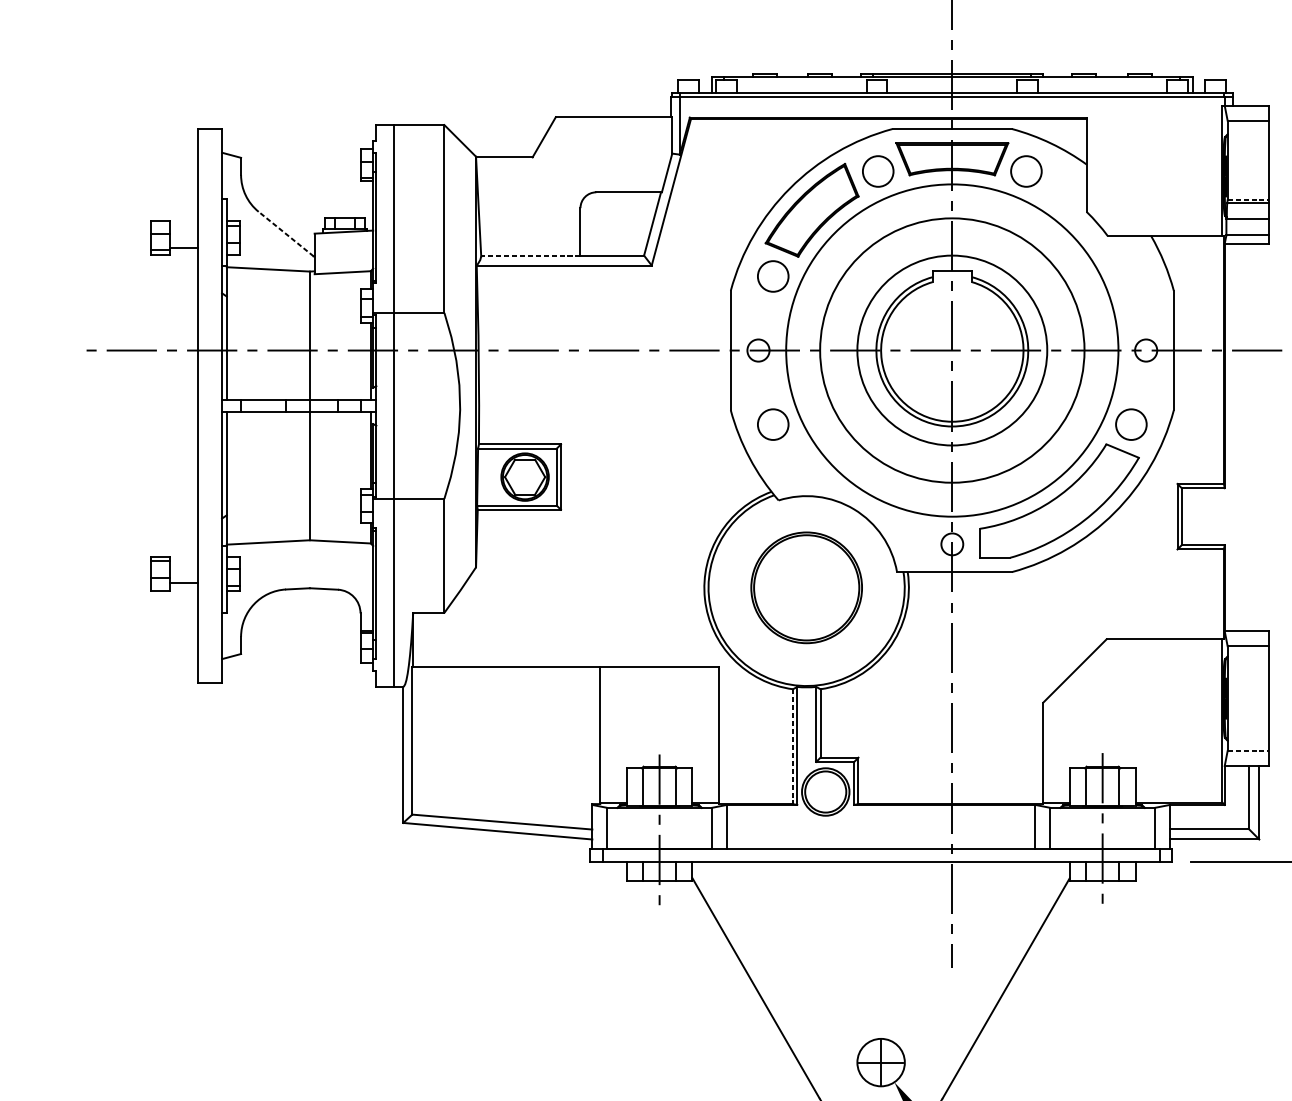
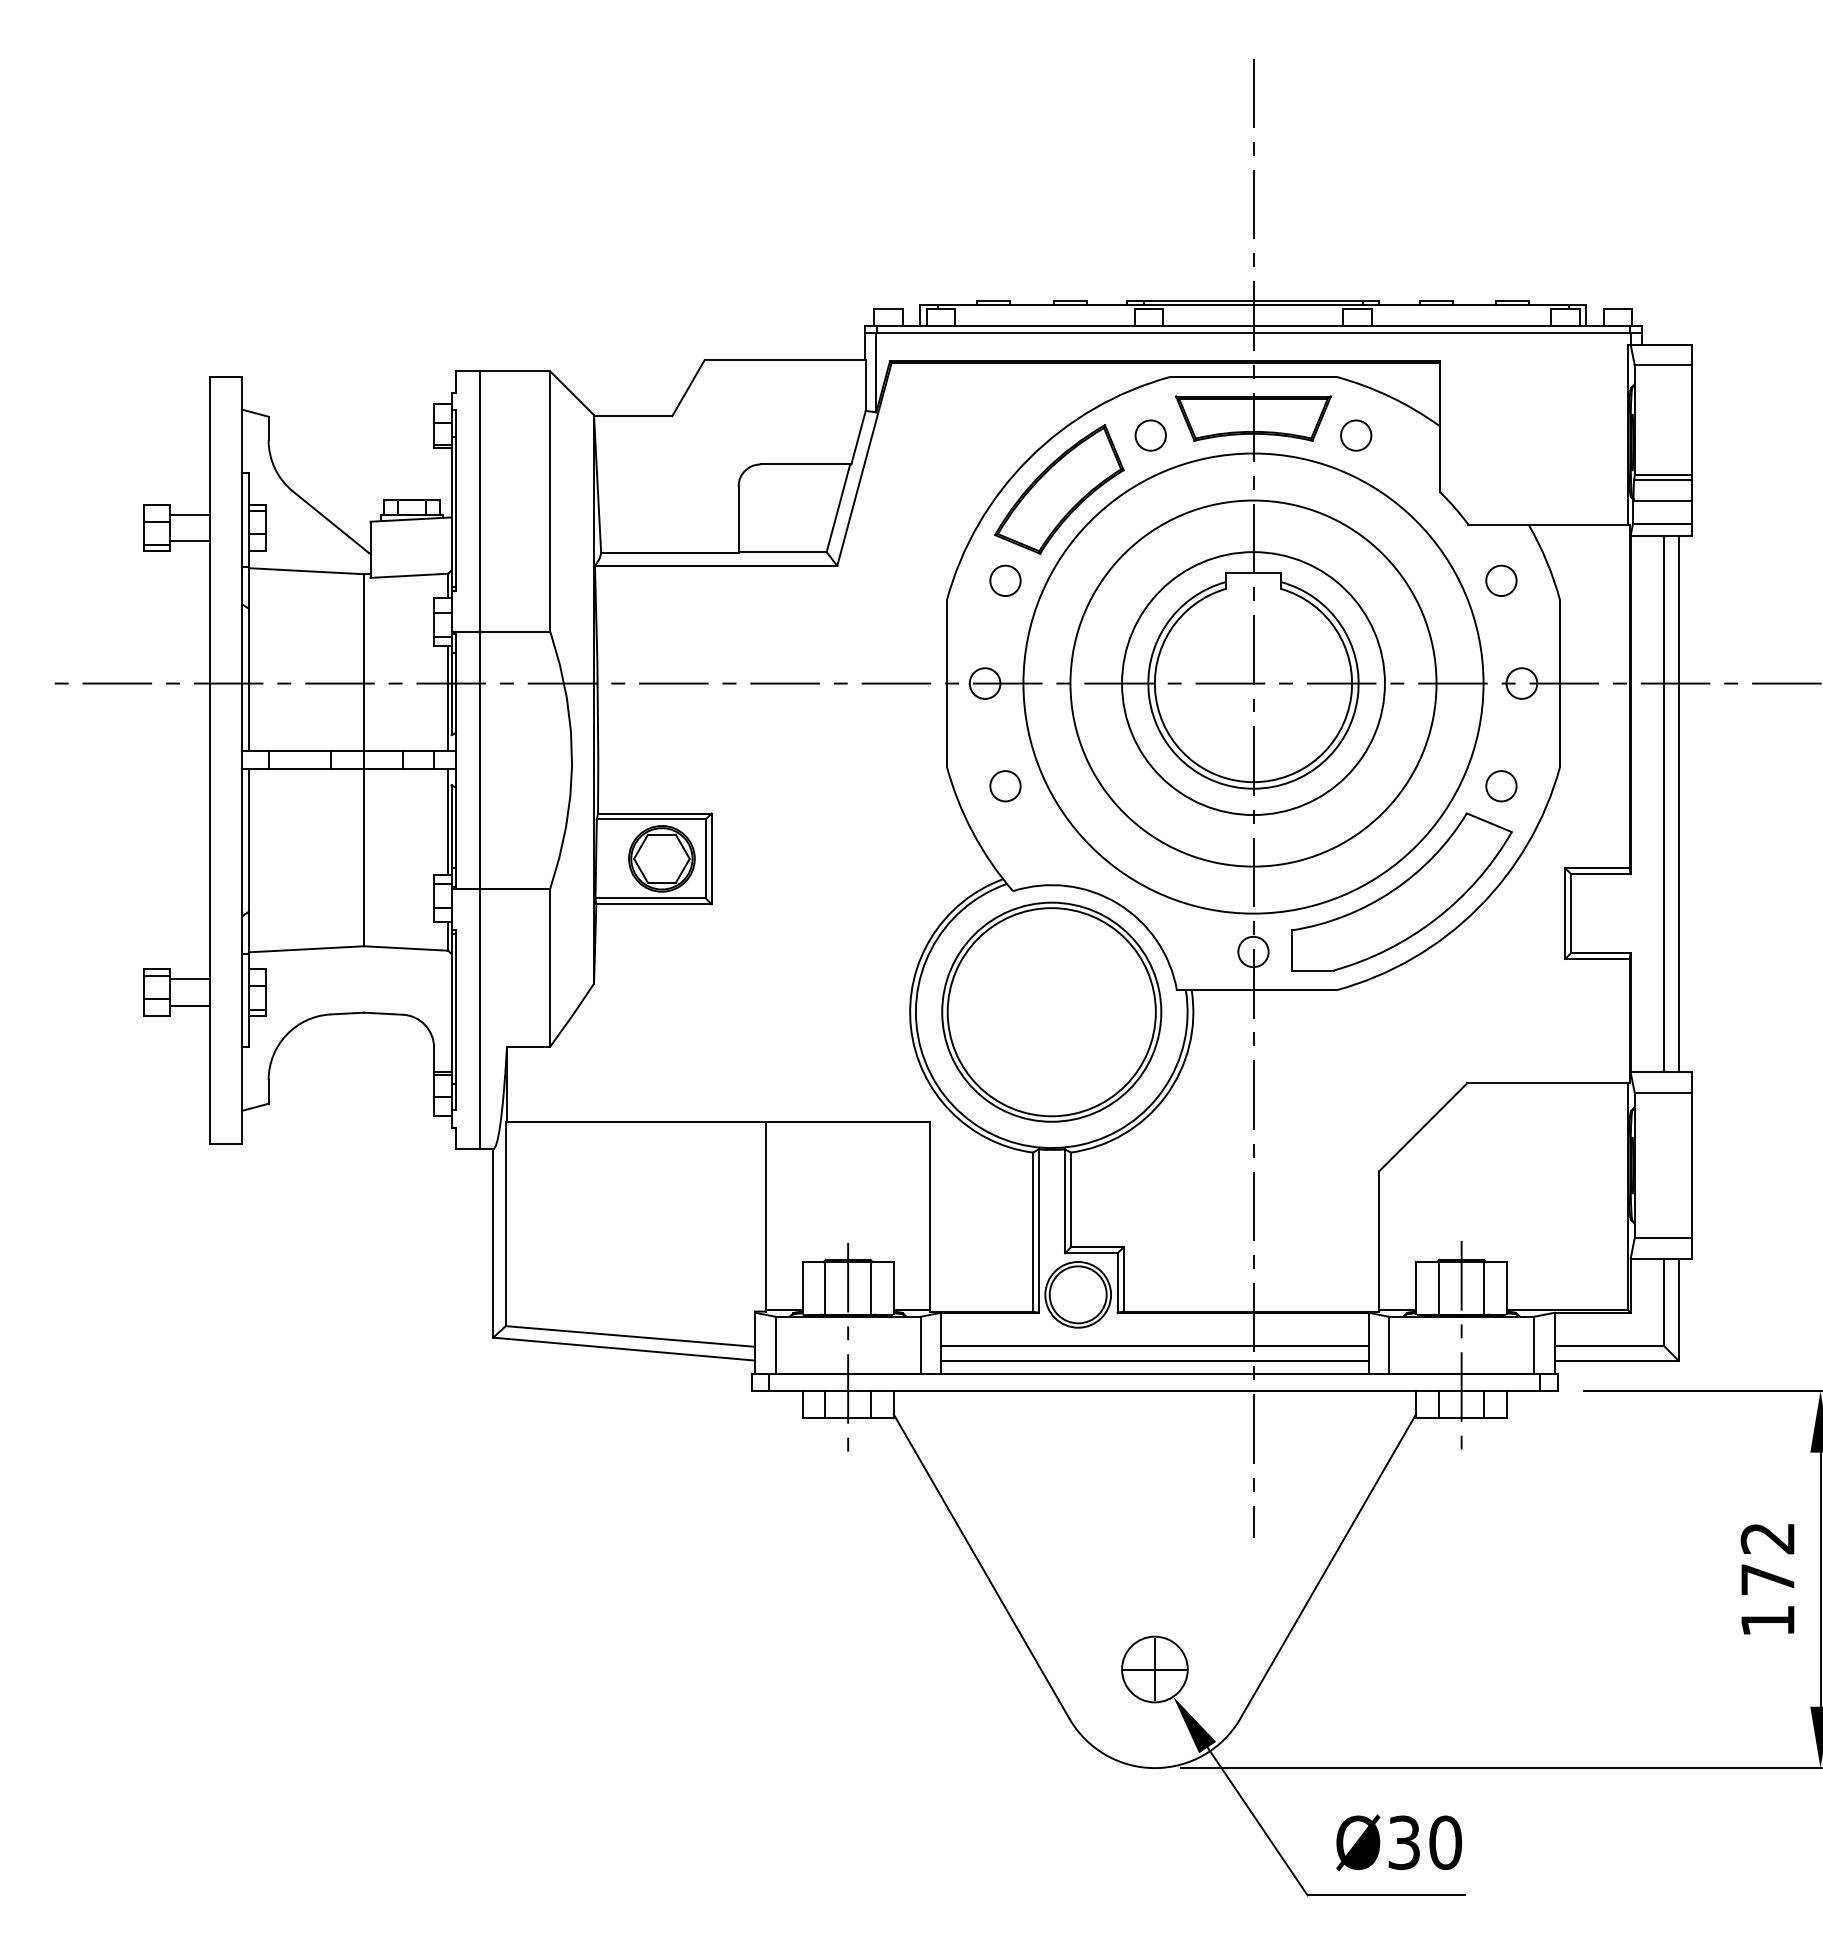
circle: (877, 171) -> (1150, 435), size x0.71
circle: (1026, 171) -> (1356, 435), size x0.71
line: (1248, 200) -> (1663, 475), dashed -> solid
line: (183, 228) -> (189, 514), added
line: (285, 234) -> (330, 522), dashed -> solid
line: (530, 256) -> (669, 553), dashed -> solid
circle: (773, 276) -> (1005, 580), size x0.71
circle: (1131, 276) -> (1501, 580), added
circle: (773, 424) -> (1005, 786), size x0.71
circle: (1131, 424) -> (1501, 786), size x0.71
line: (1248, 437) -> (1663, 803), added
line: (1259, 437) -> (1678, 803), added
line: (183, 564) -> (189, 979), added
part: (806, 587) -> (1051, 1011), size x1.43
line: (792, 746) -> (1032, 1232), dashed -> solid
line: (1248, 751) -> (1663, 1238), dashed -> solid
line: (880, 828) -> (1154, 1345), added
line: (880, 839) -> (1154, 1360), added

